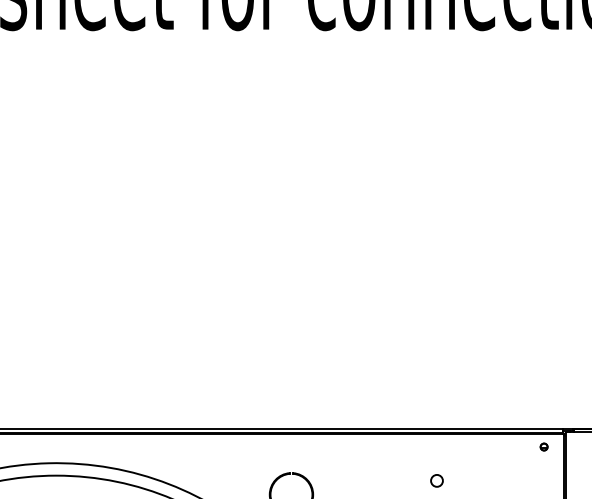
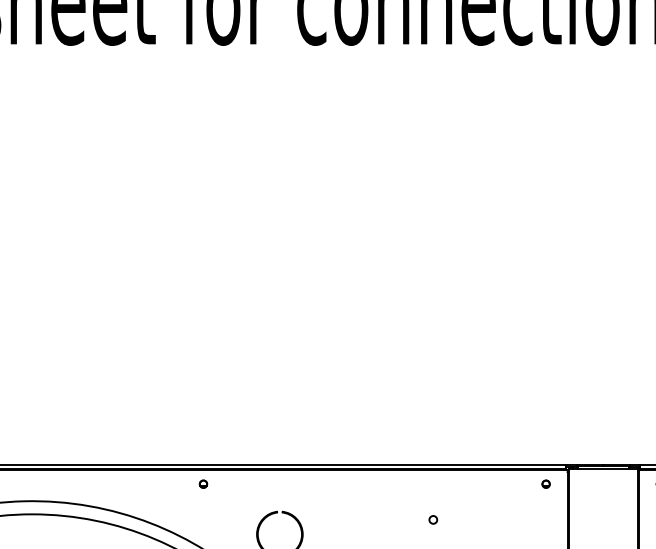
part: (218, 446) -> (203, 483), added
circle: (437, 480) -> (433, 519), size x0.62

